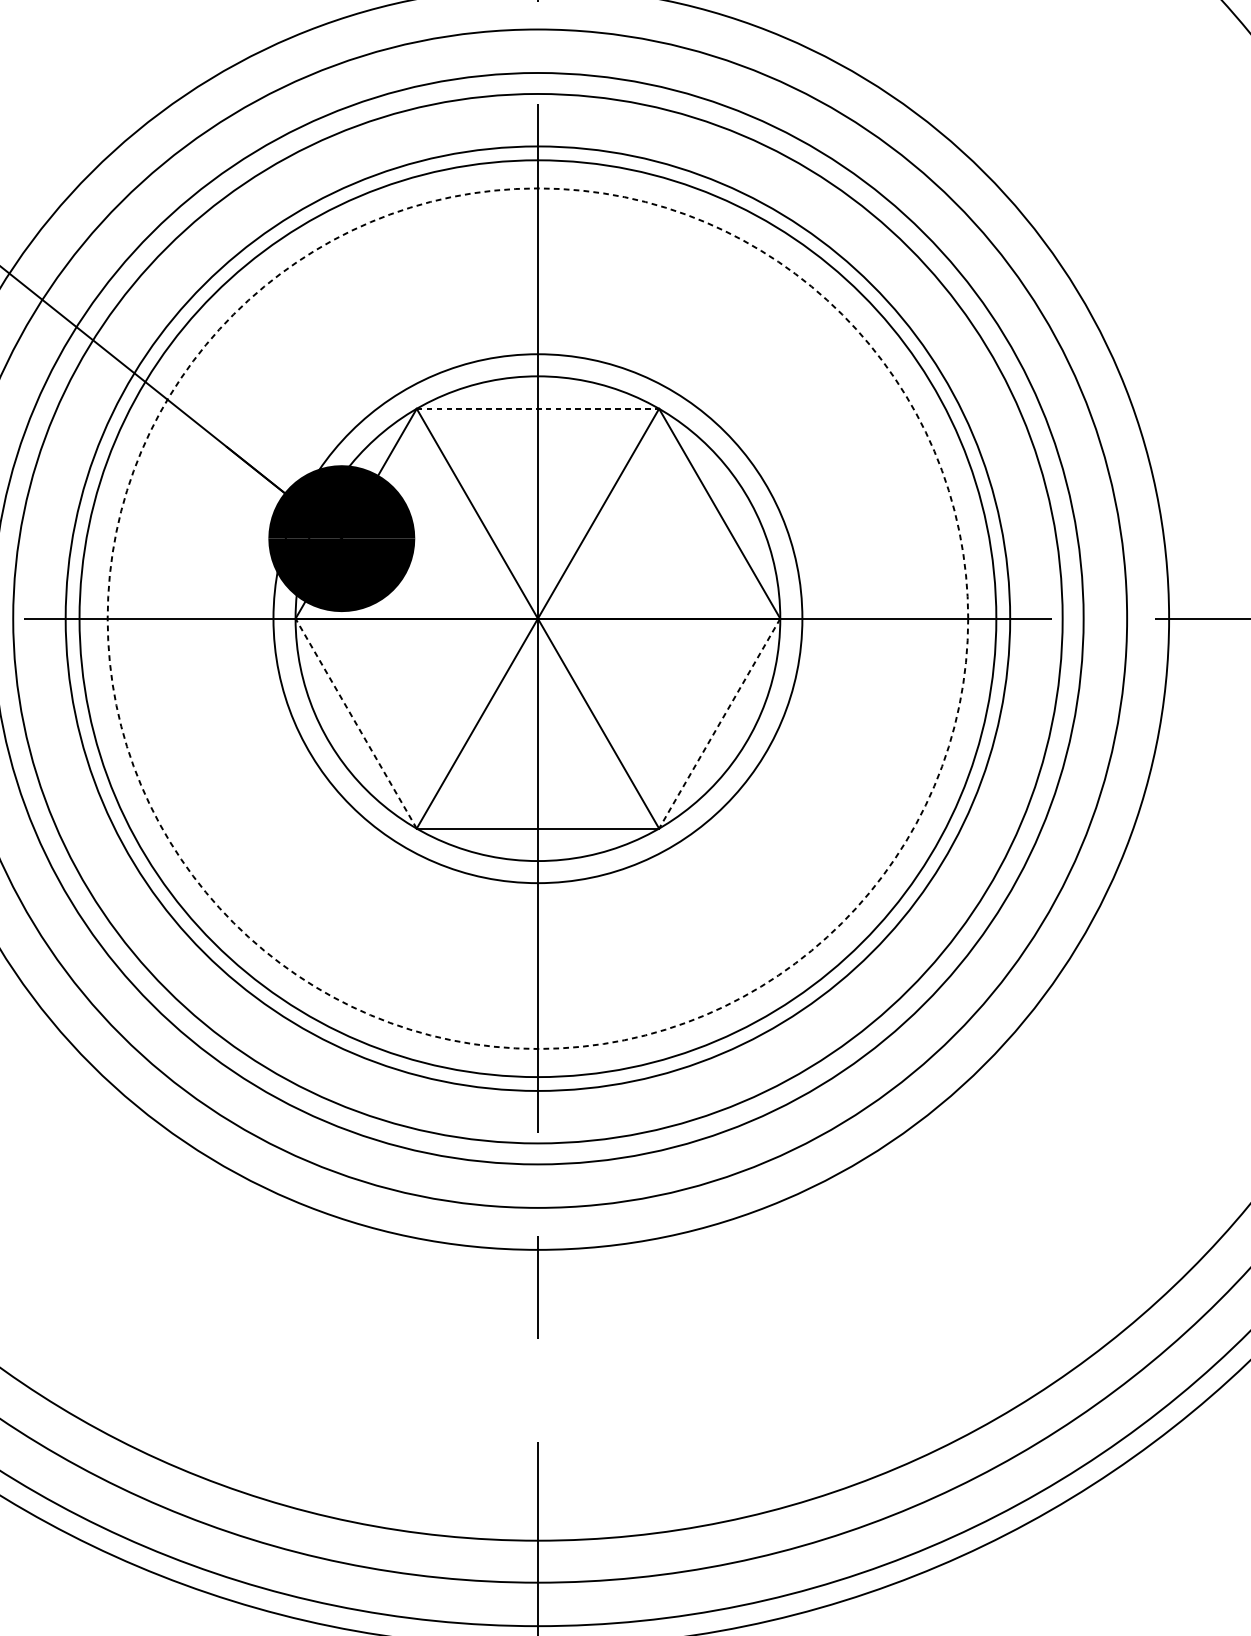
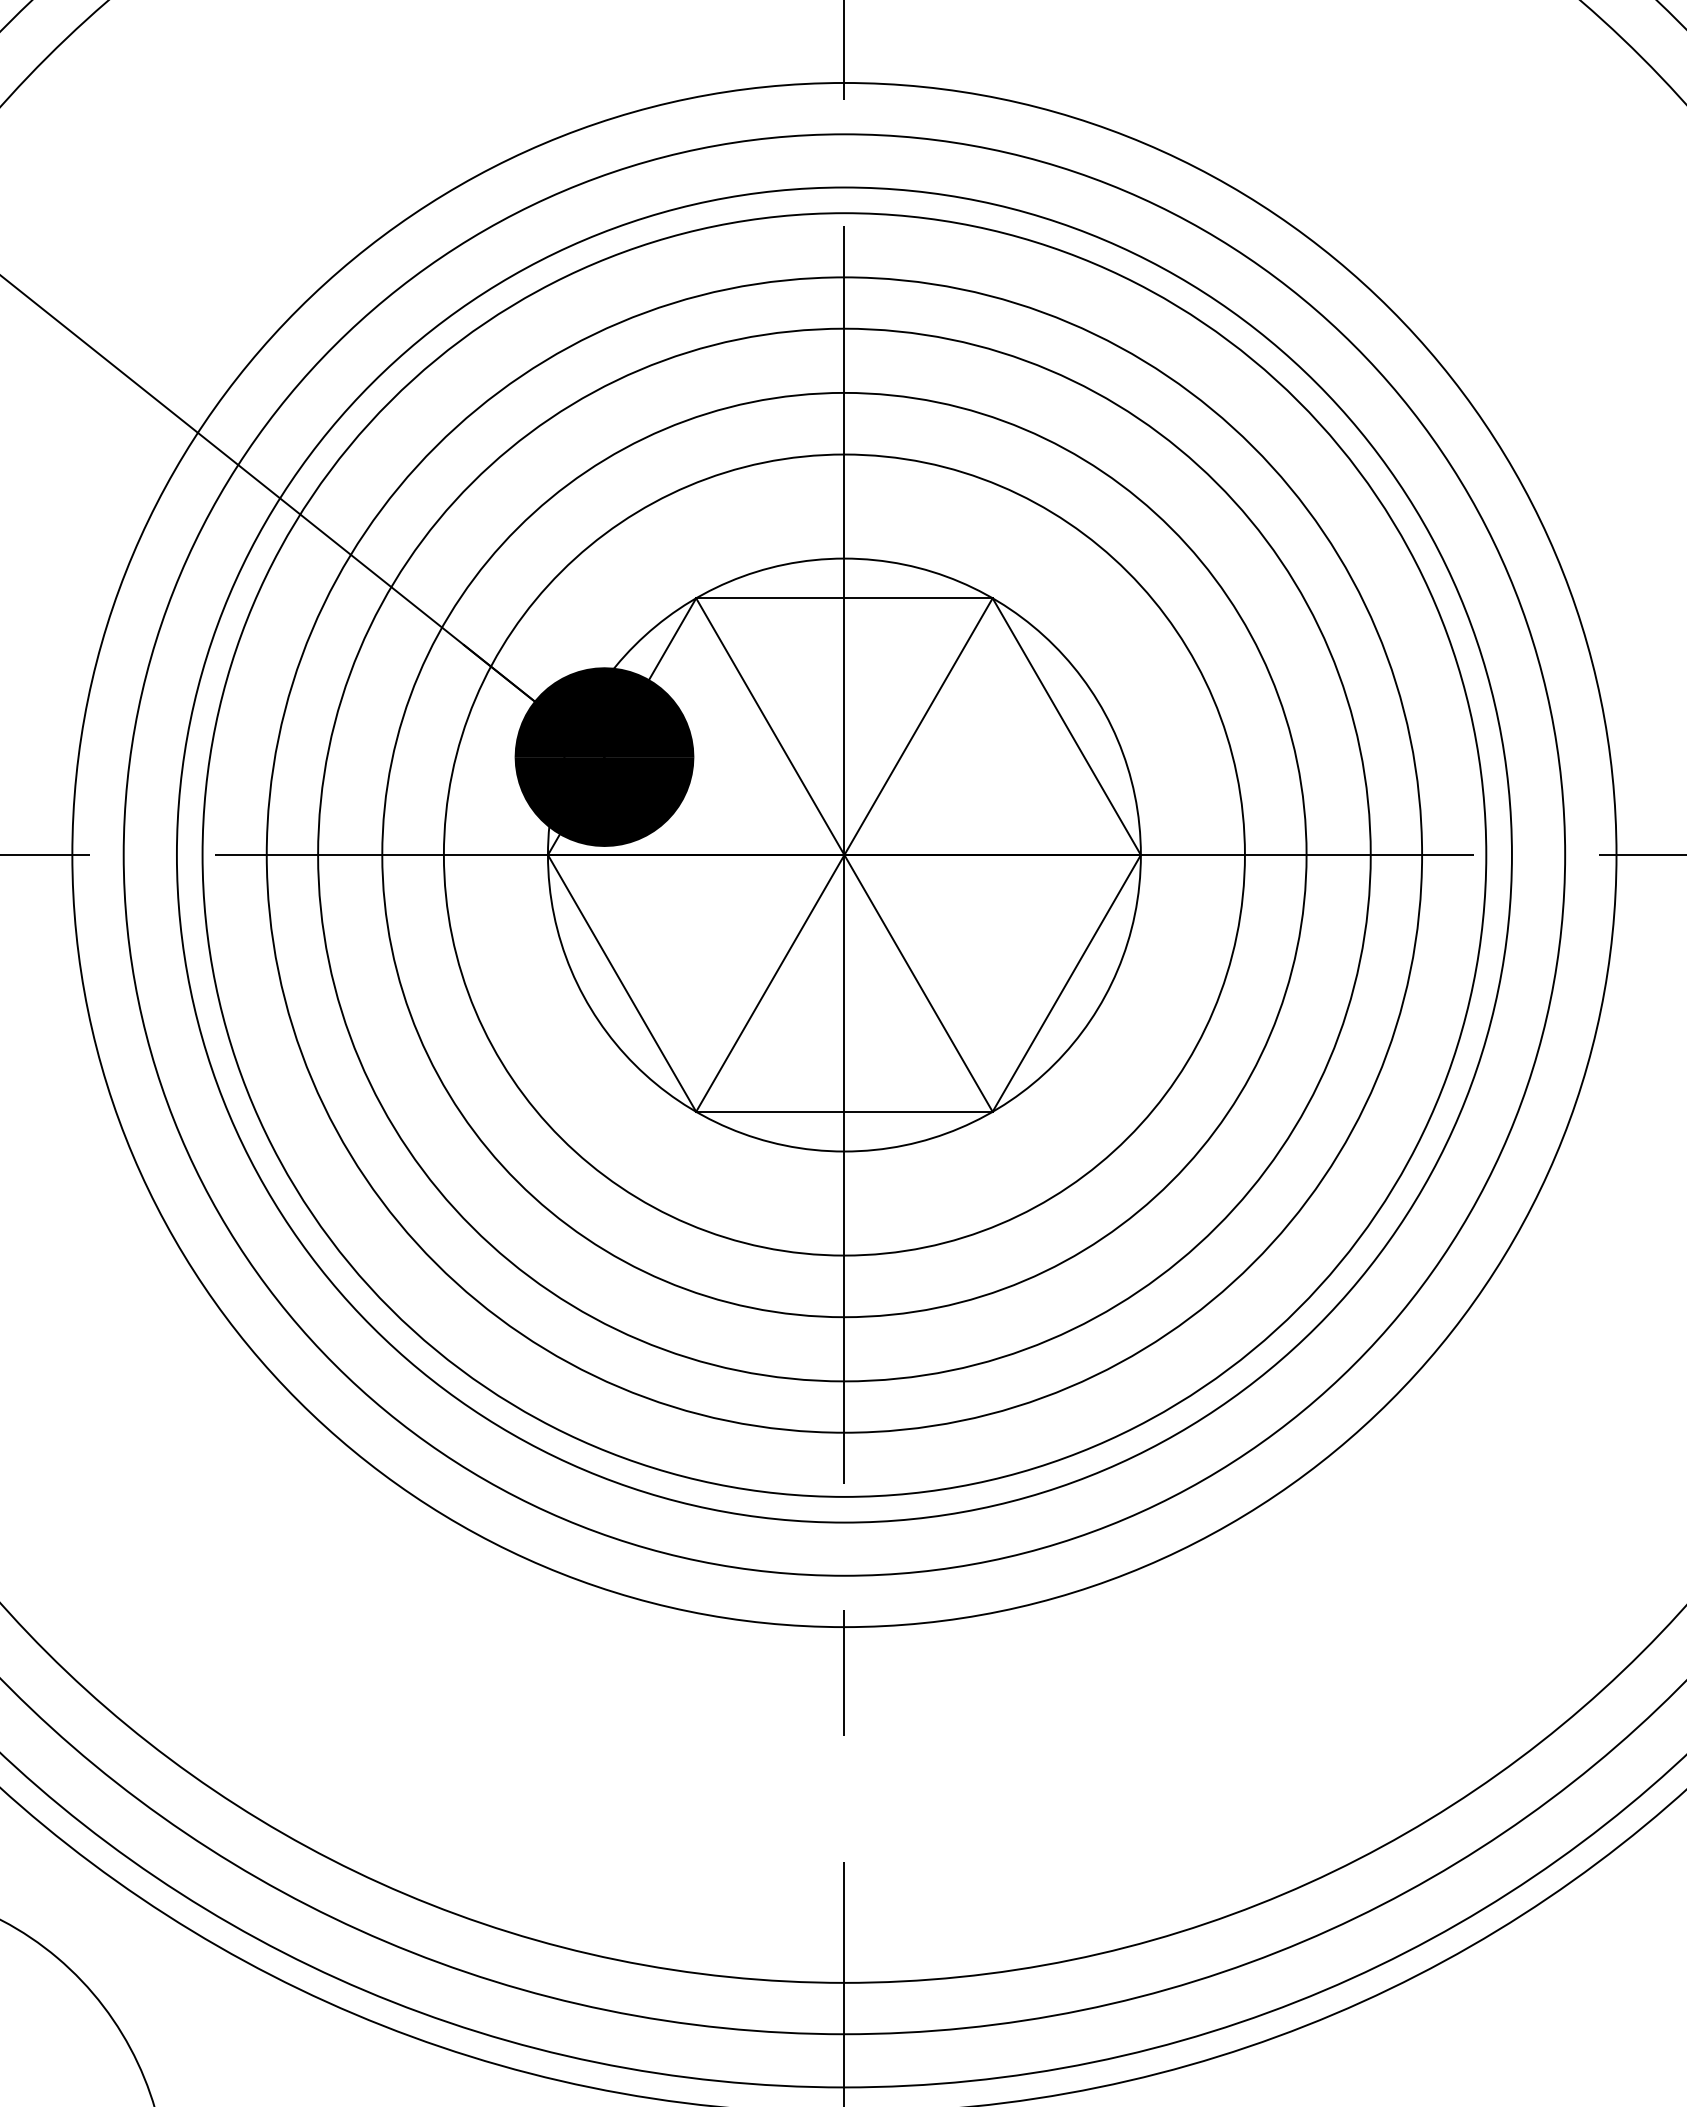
line: (537, 408) -> (844, 598), dashed -> solid
circle: (537, 618) -> (843, 854), size x0.71
circle: (537, 618) -> (844, 854), dashed -> solid
circle: (537, 618) -> (844, 854), size x1.43
line: (355, 723) -> (621, 983), dashed -> solid
line: (719, 723) -> (1066, 983), dashed -> solid

